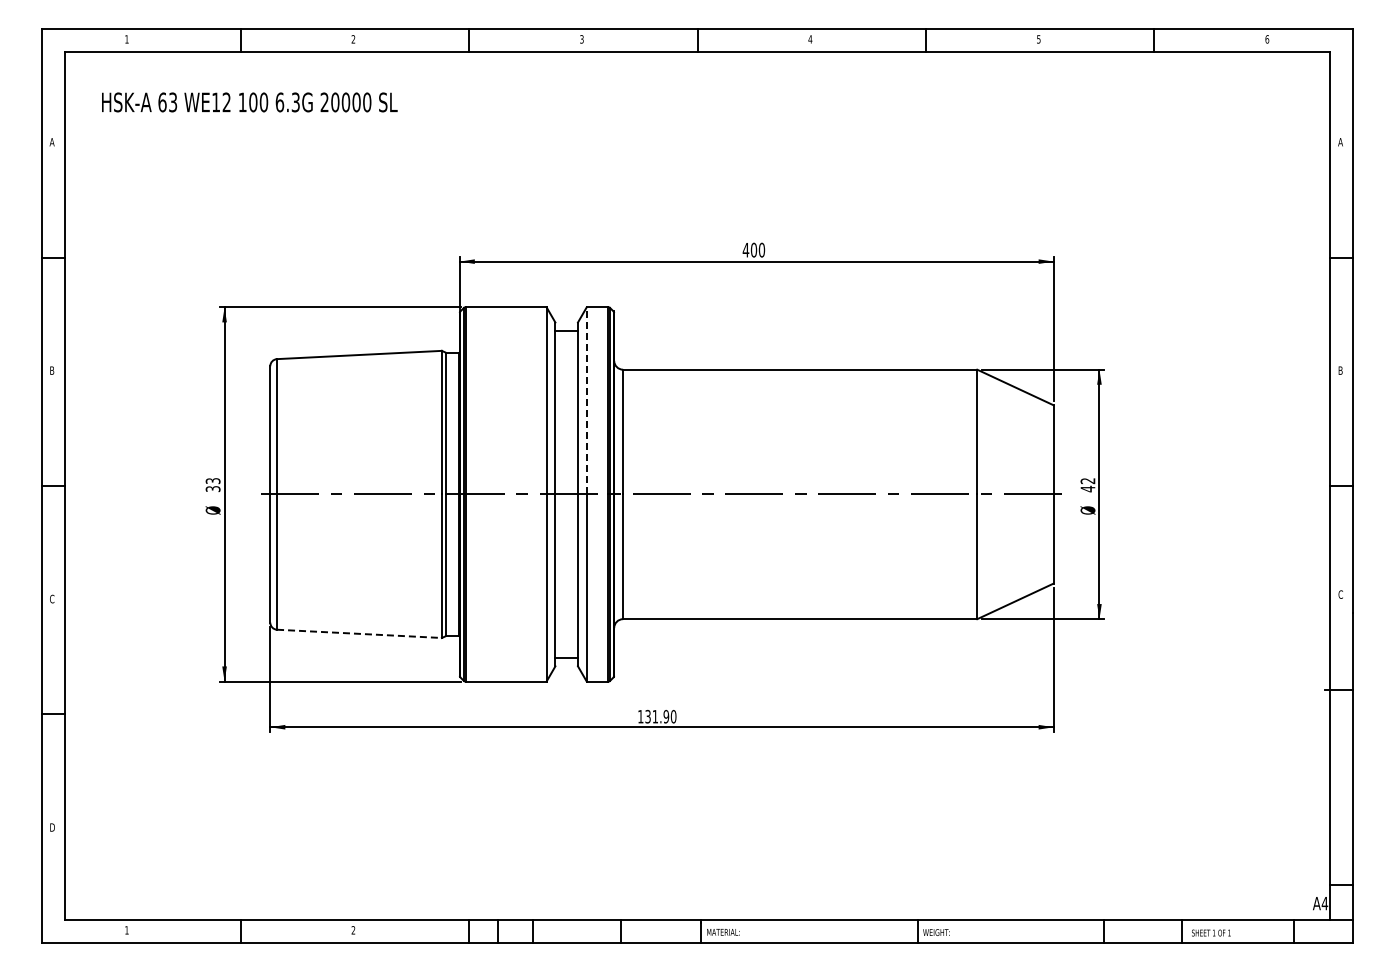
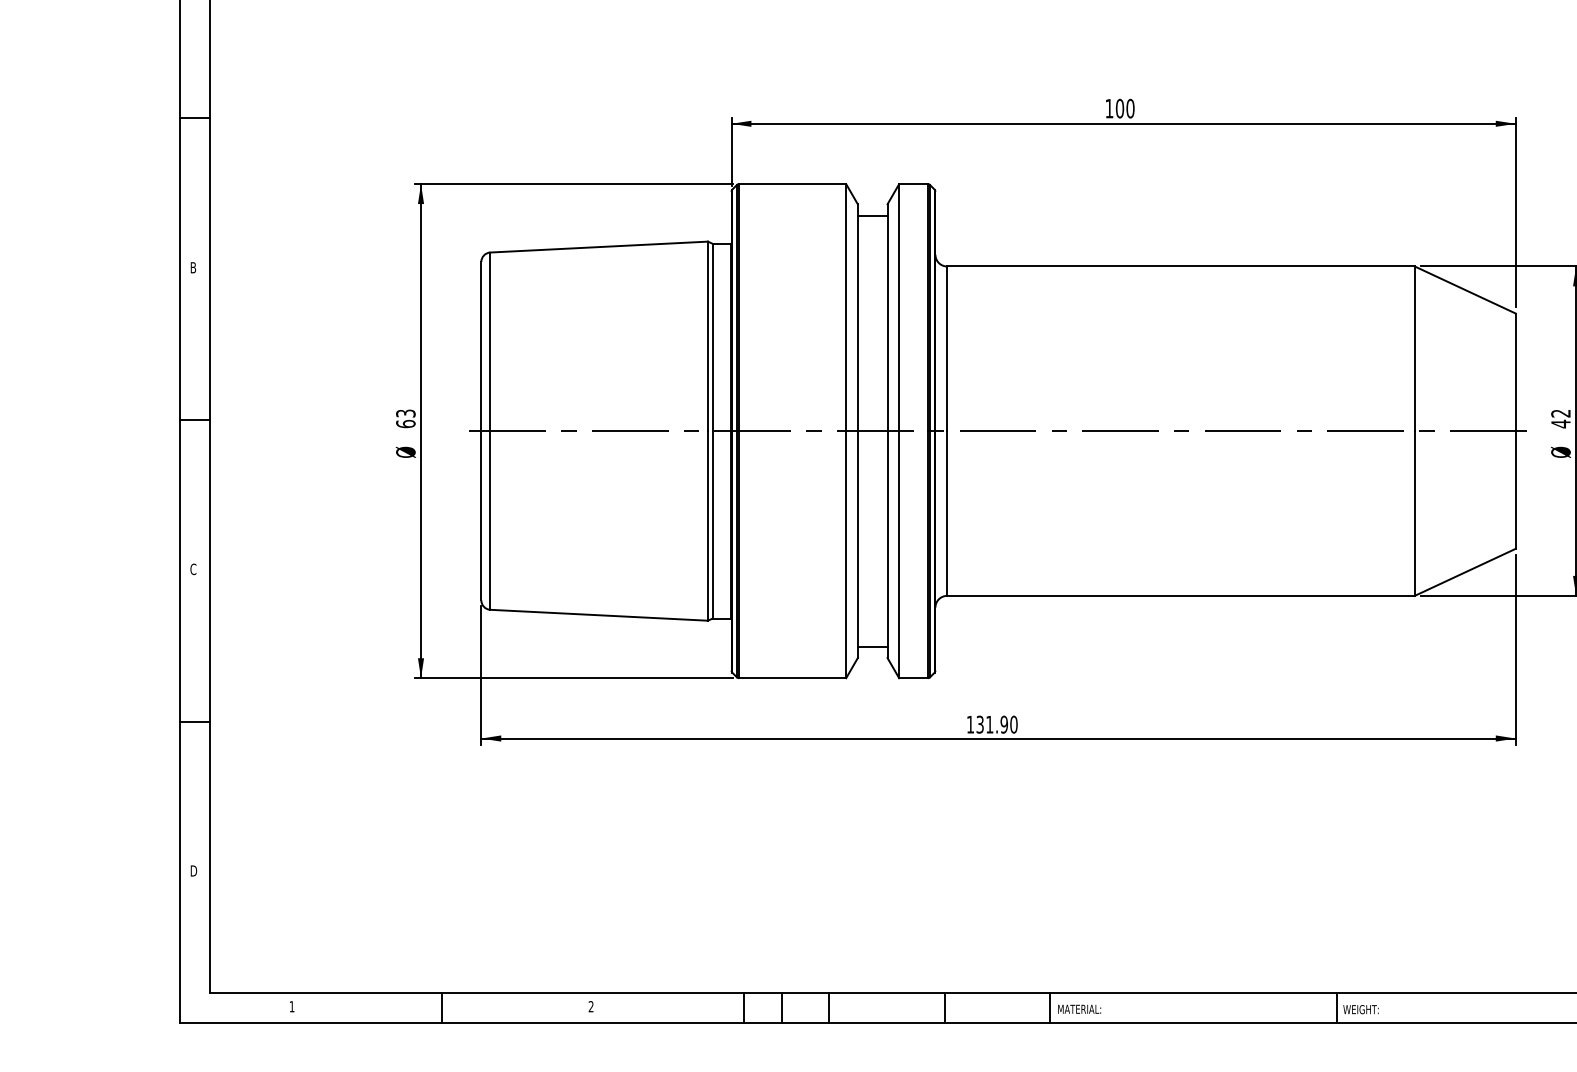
text: (745, 250) -> (1108, 109), 400 -> 100
line: (586, 400) -> (898, 307), dashed -> solid
text: (212, 488) -> (405, 423), 33 -> 63
line: (359, 633) -> (599, 614), dashed -> solid

